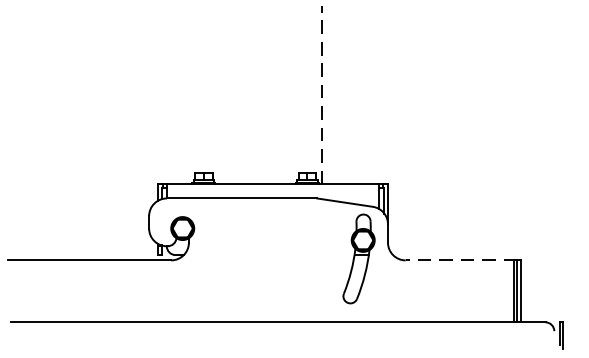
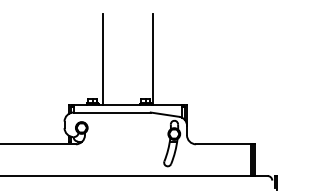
line: (225, 94) -> (103, 59), added
line: (320, 94) -> (152, 59), dashed -> solid
line: (461, 260) -> (224, 144), dashed -> solid

